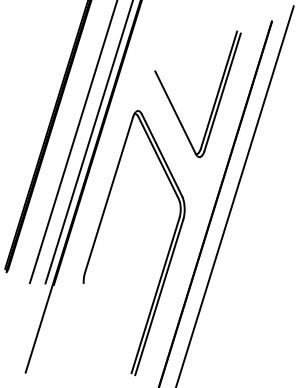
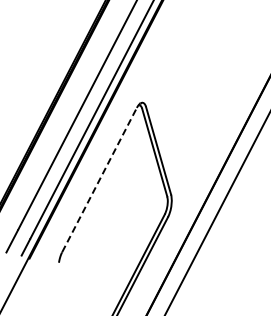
part: (214, 100) -> (219, 105), removed
line: (109, 194) -> (100, 179), solid -> dashed

